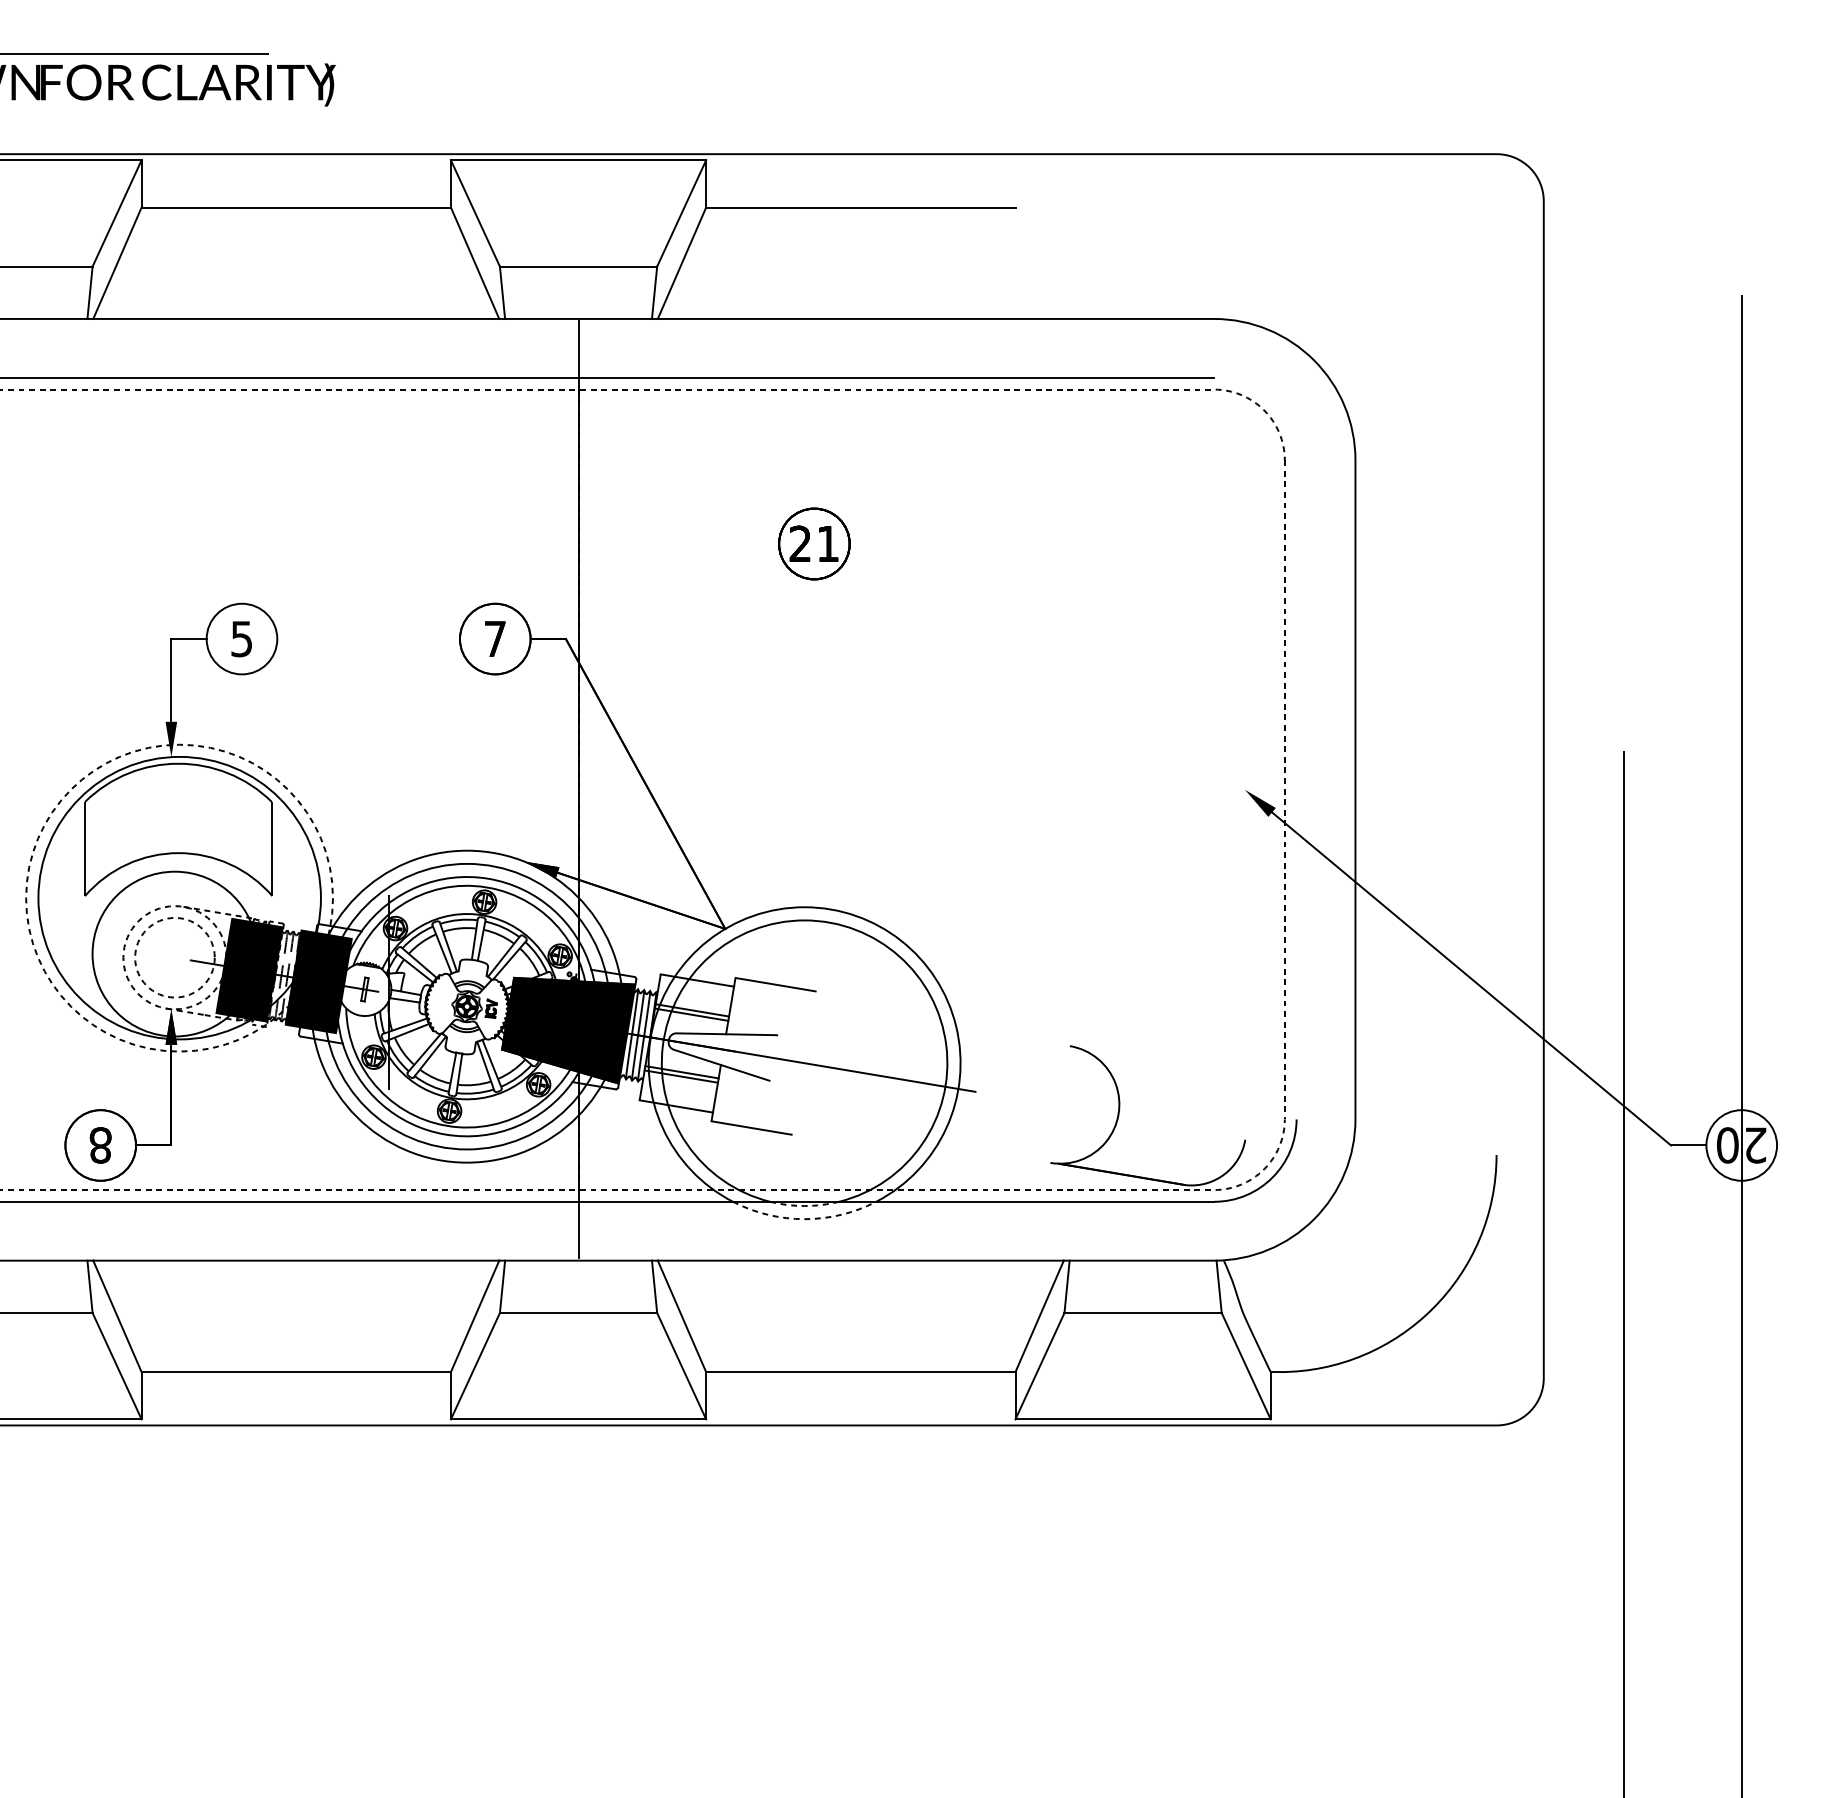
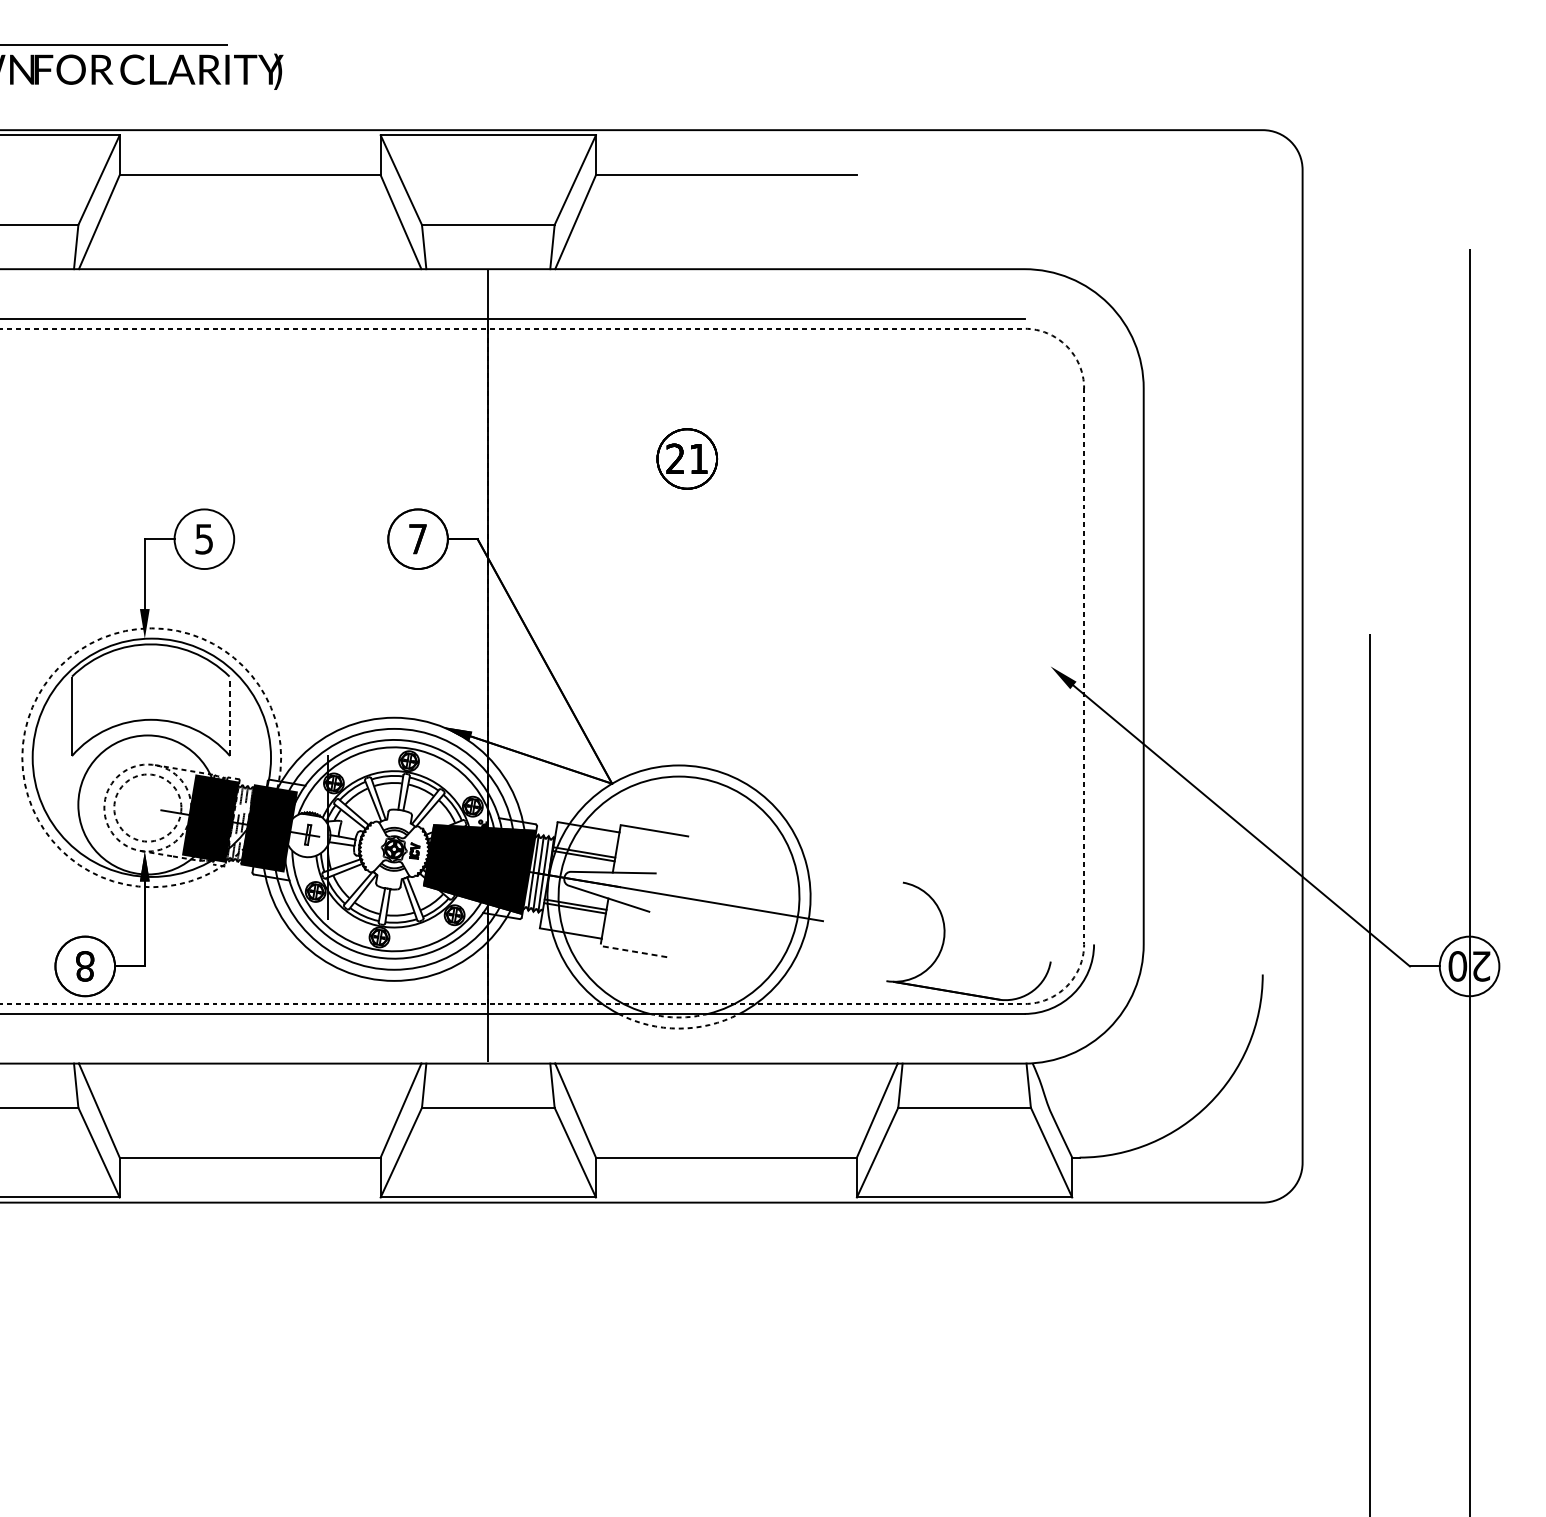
line: (272, 849) -> (230, 716), solid -> dashed
line: (747, 1127) -> (630, 951), solid -> dashed

